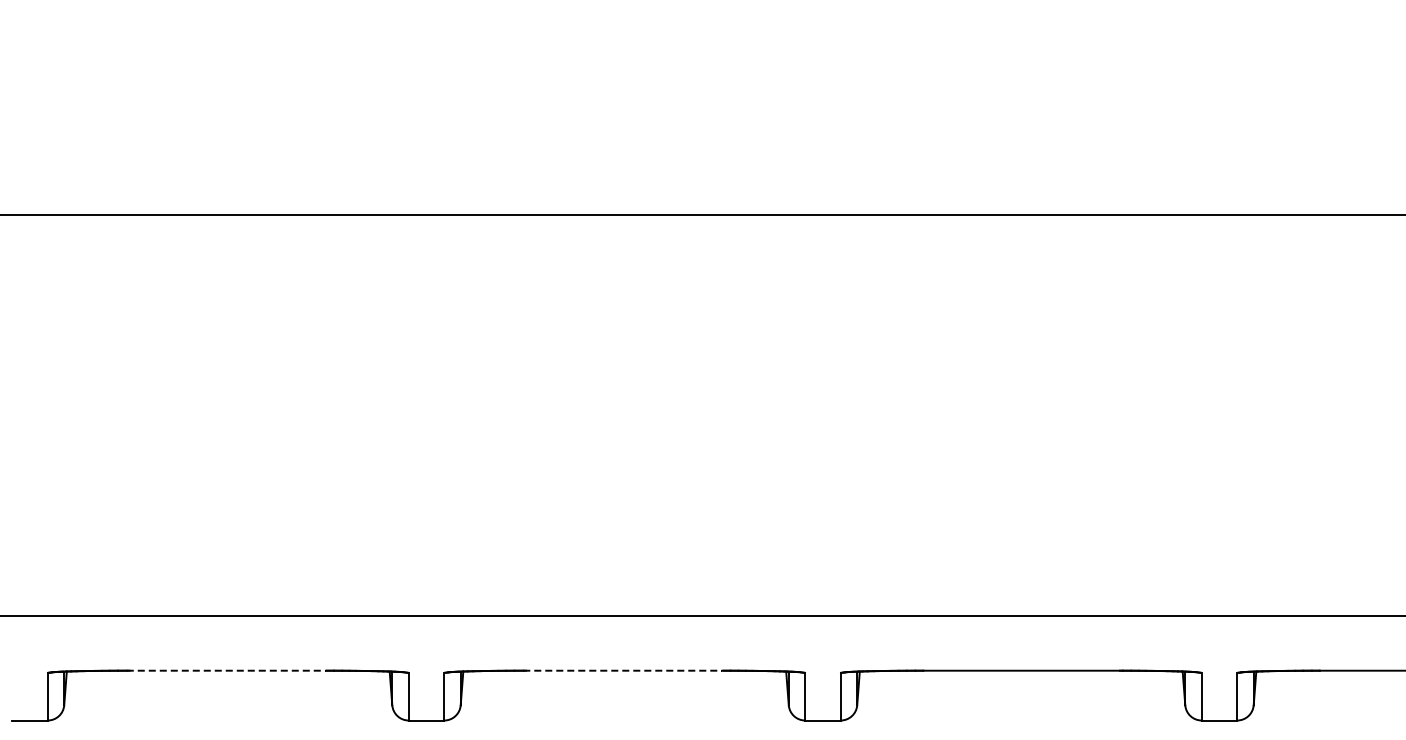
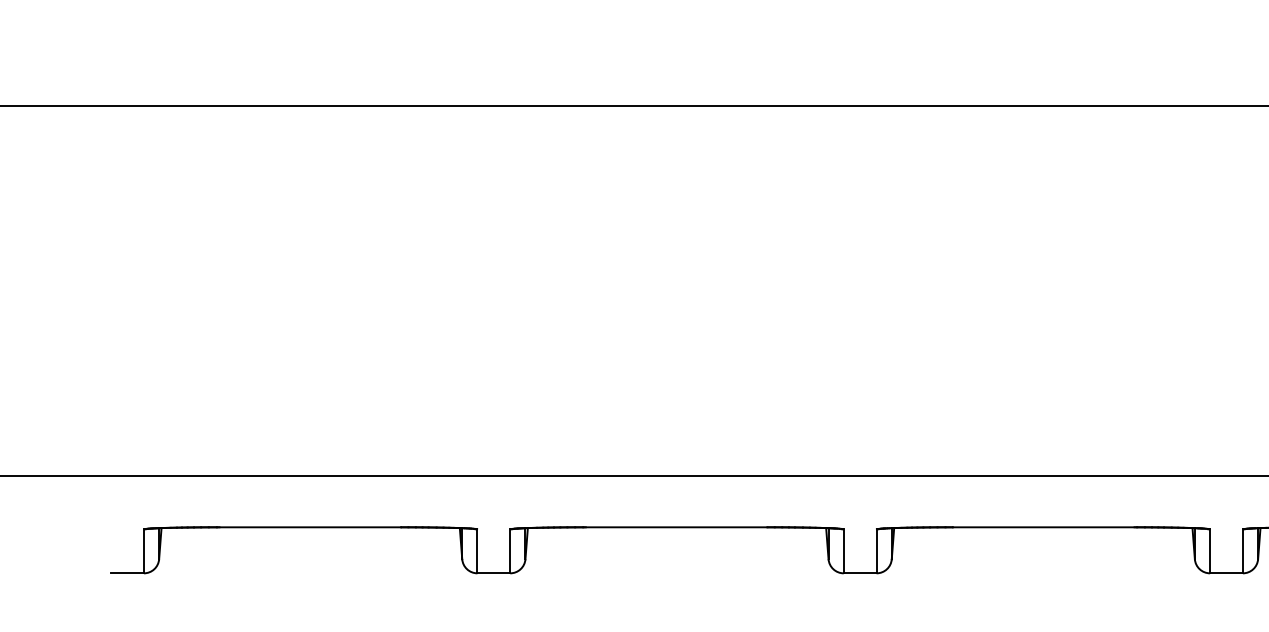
line: (226, 670) -> (309, 527), dashed -> solid
line: (622, 670) -> (674, 527), dashed -> solid

